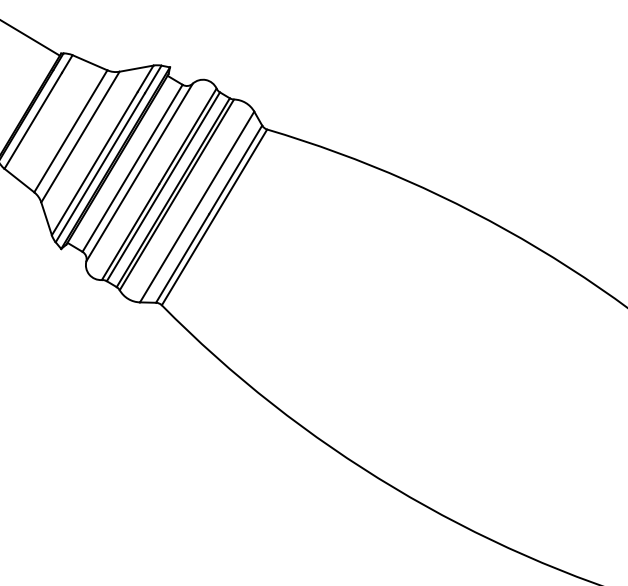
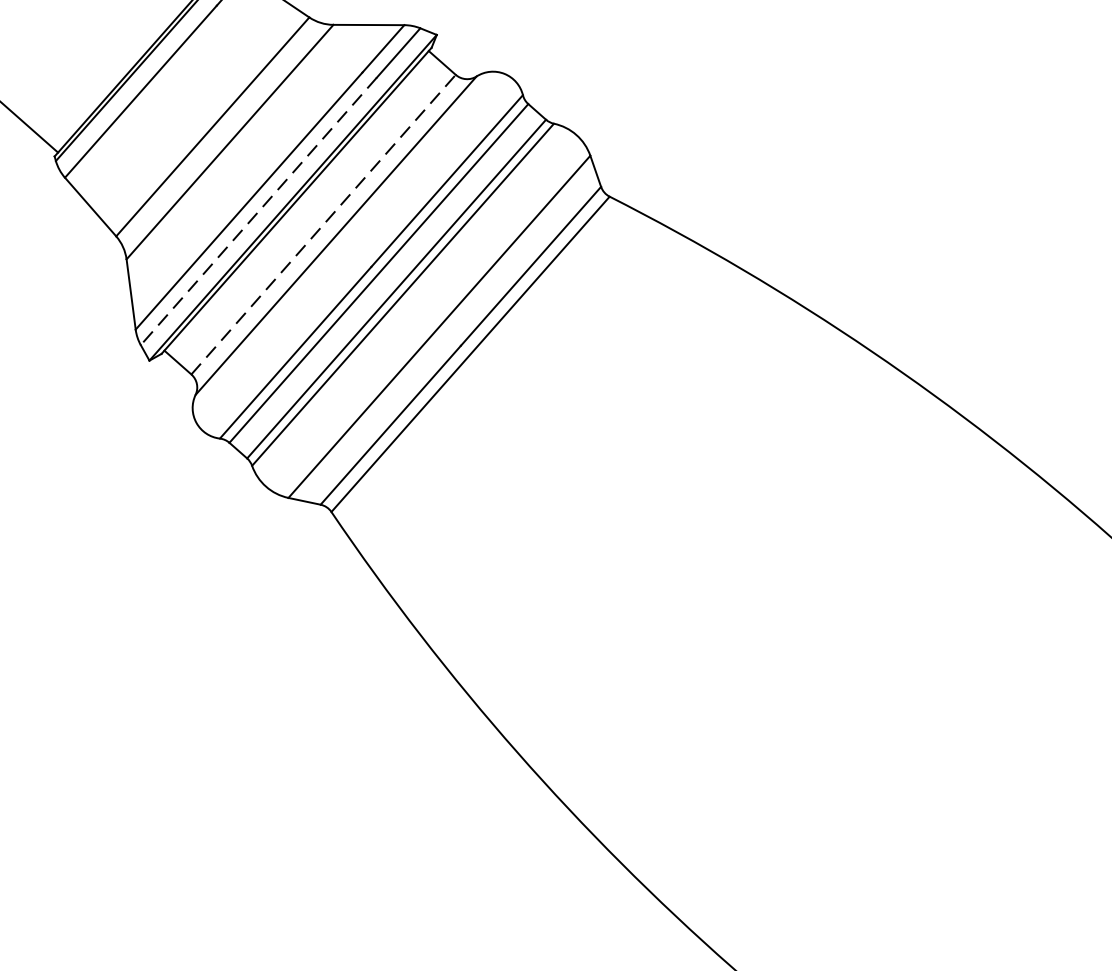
line: (100, 167) -> (259, 210), solid -> dashed
line: (132, 167) -> (323, 222), solid -> dashed

